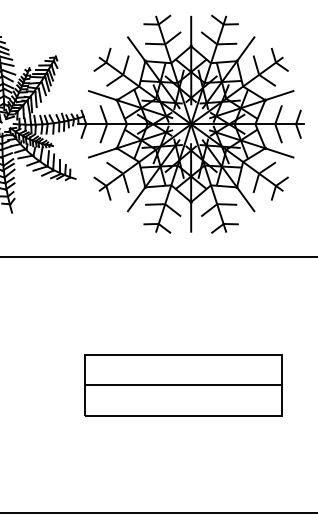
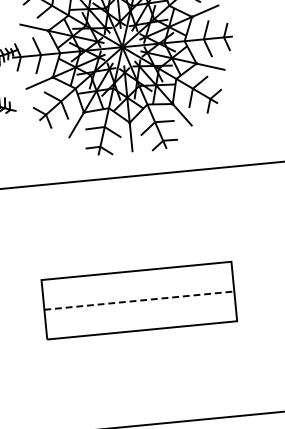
line: (183, 385) -> (139, 300), solid -> dashed

